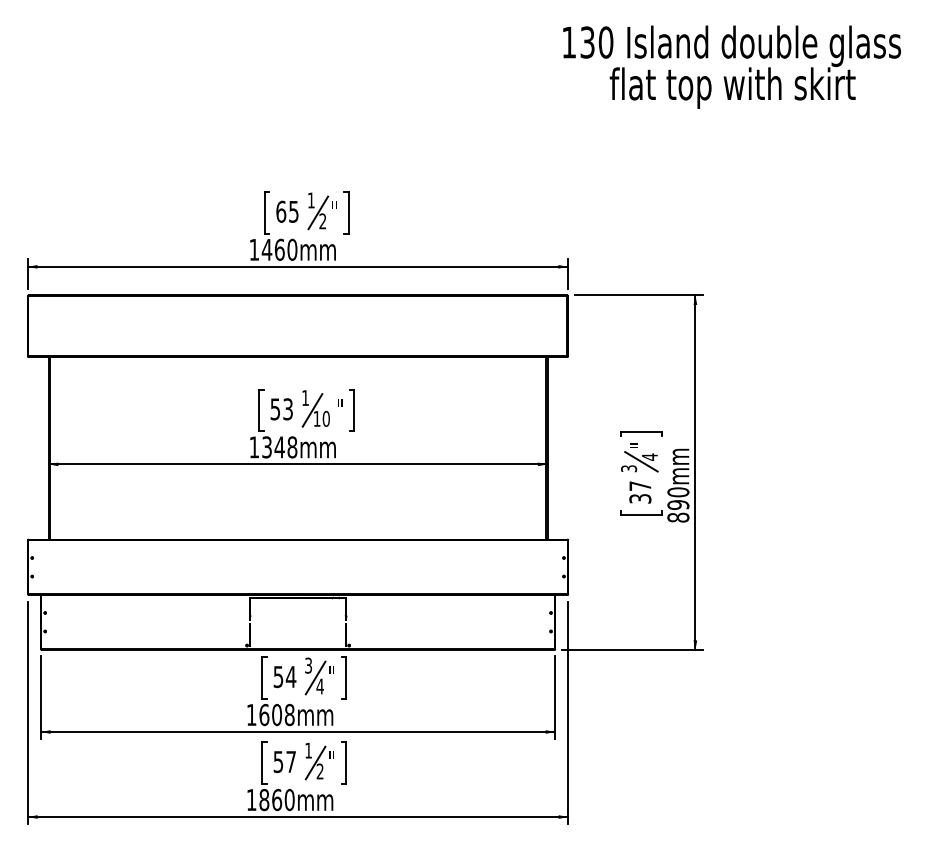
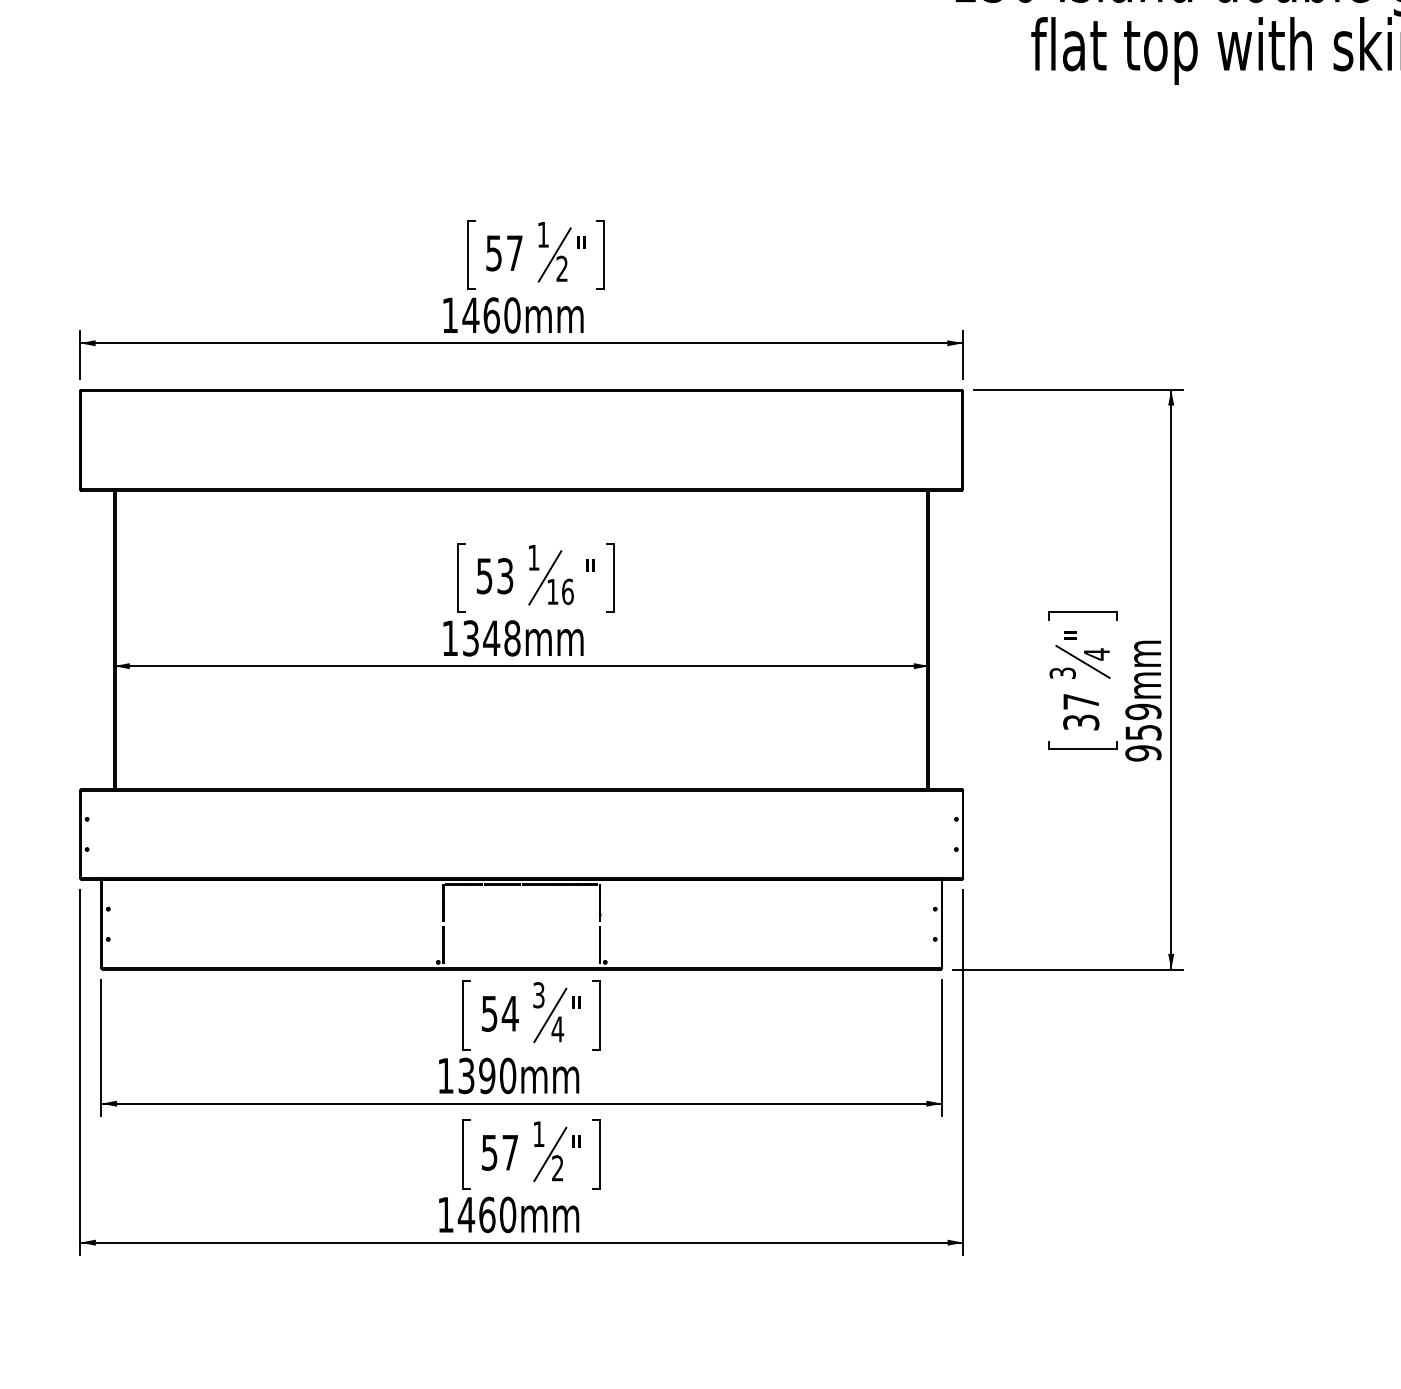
text: (287, 211) -> (504, 252), 65 -> 57
text: (325, 418) -> (566, 591), 10 -> 16
text: (678, 504) -> (1143, 731), 890mm -> 959mm
text: (276, 714) -> (486, 1075), 1608mm -> 1390mm
text: (264, 799) -> (466, 1214), 1860mm -> 1460mm

